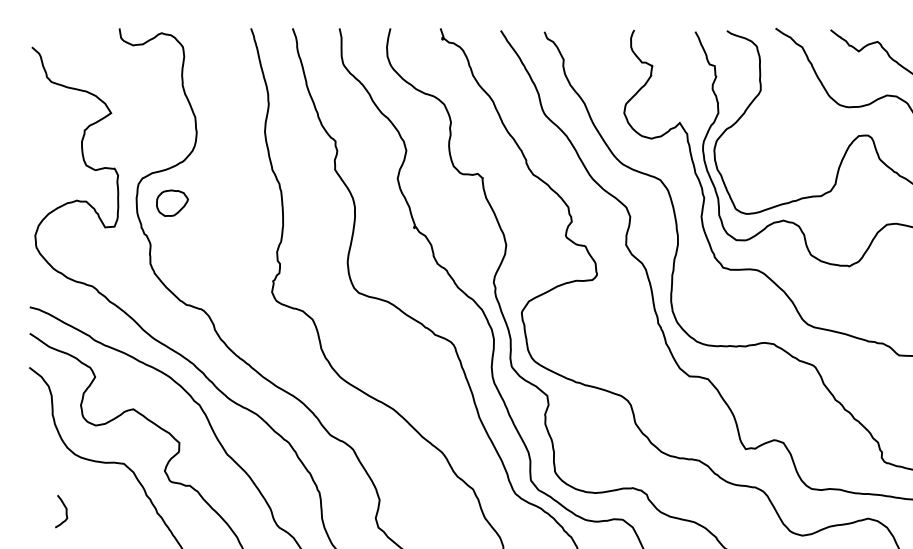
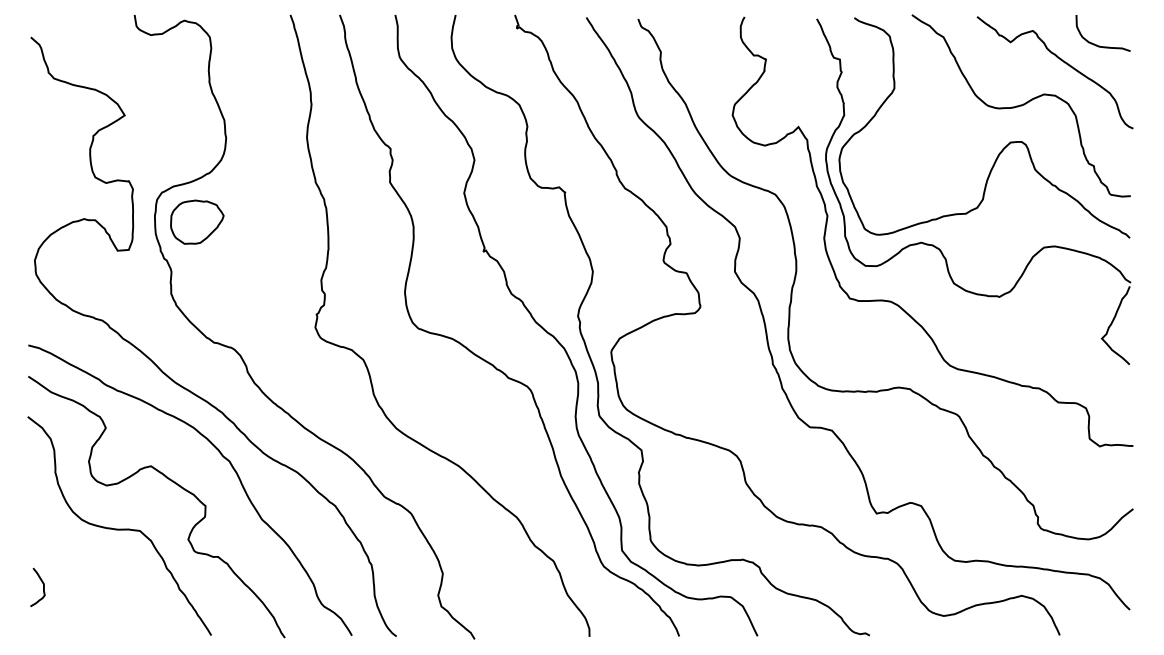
part: (172, 202) -> (197, 221), size x1.43
curve: (66, 511) -> (43, 587), moved

